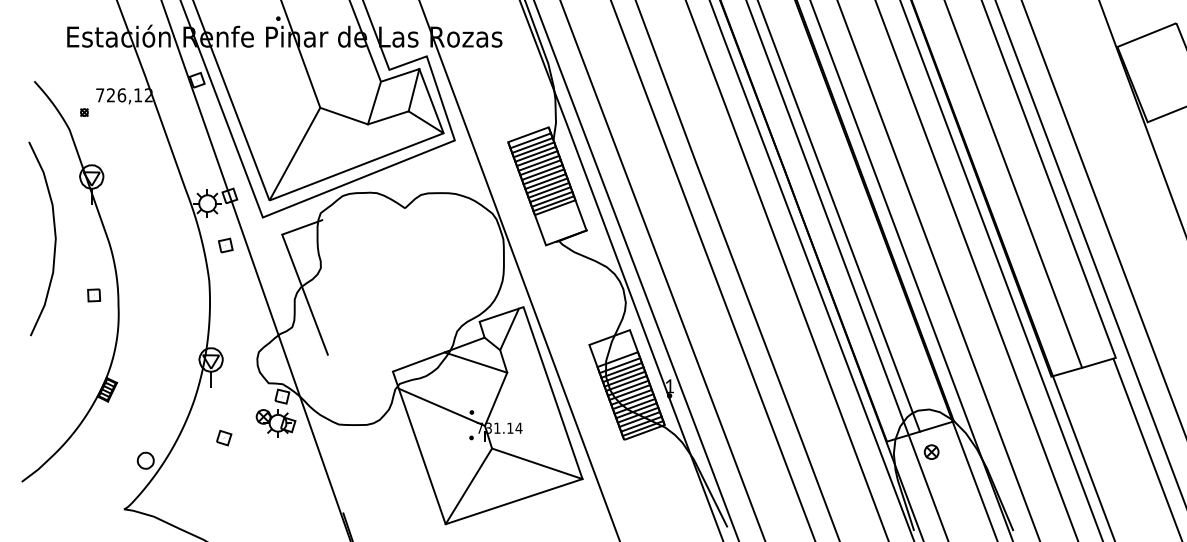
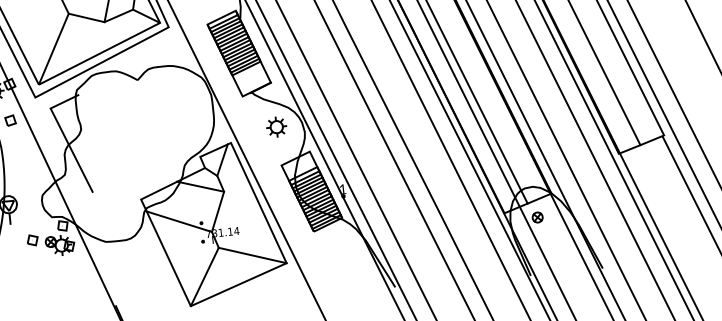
part: (588, 291) -> (276, 126), added
part: (224, 438) -> (33, 240), moved

